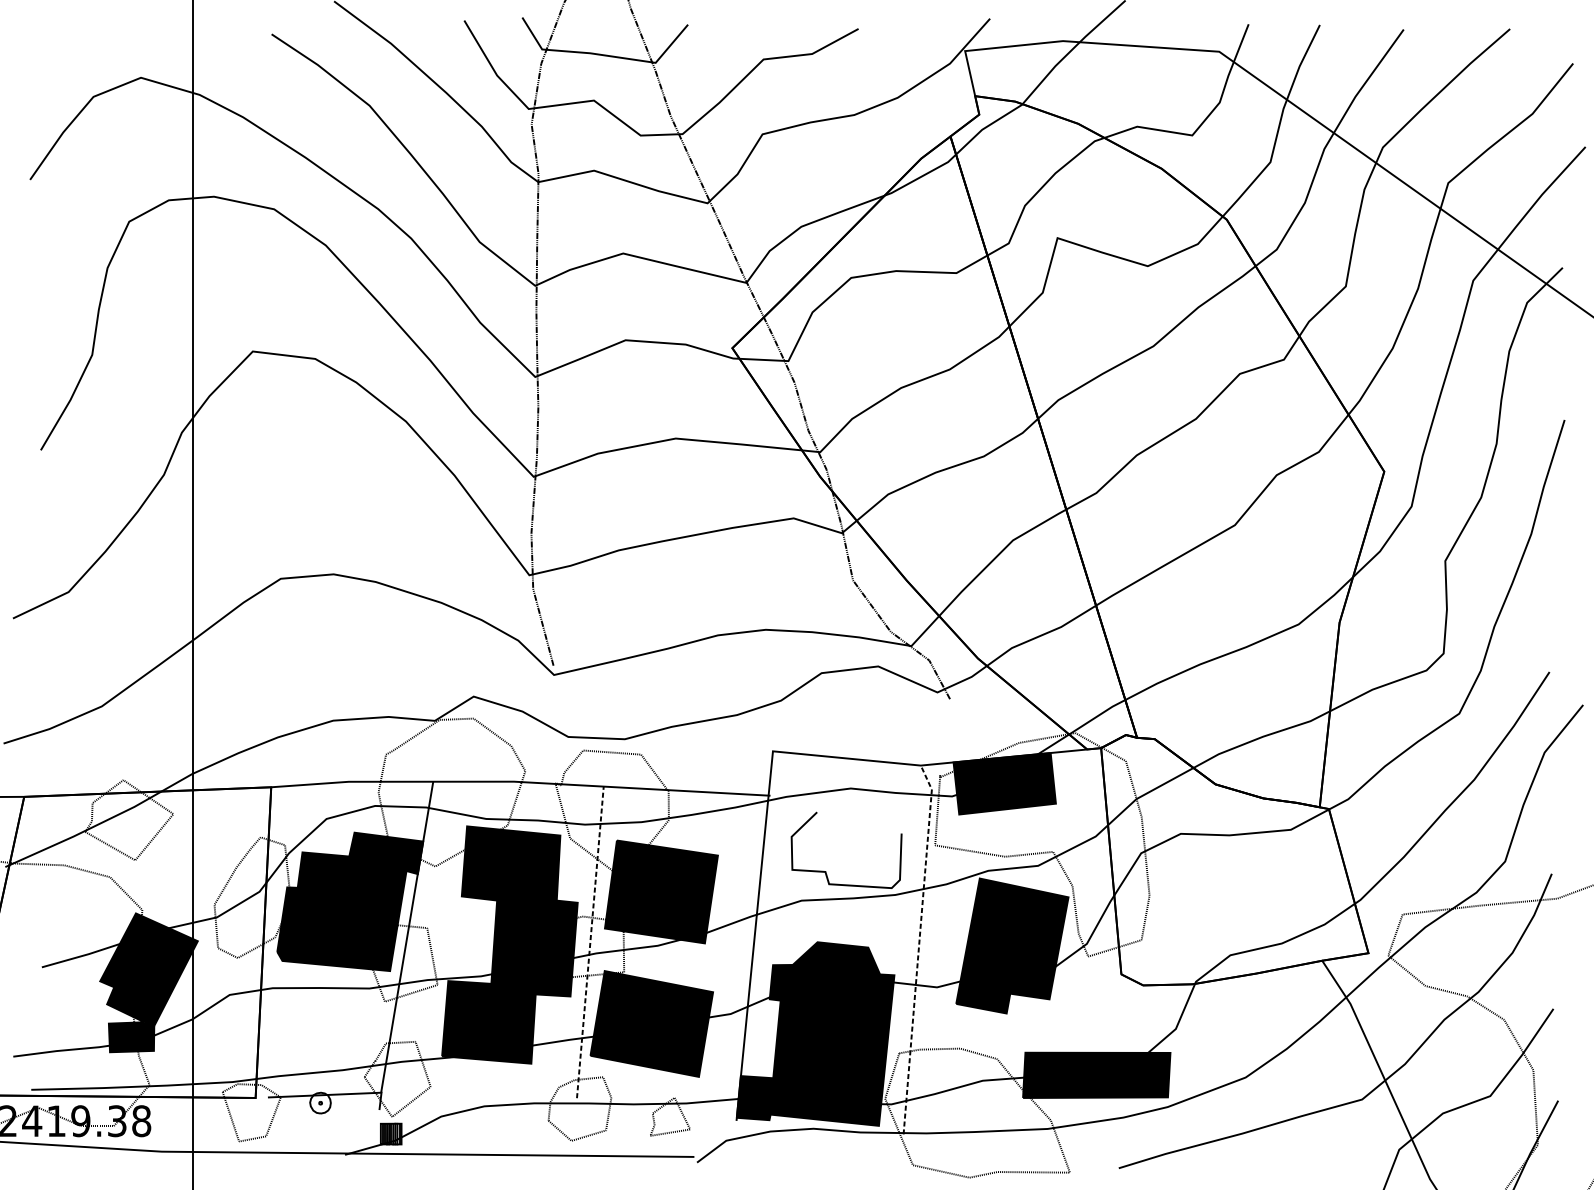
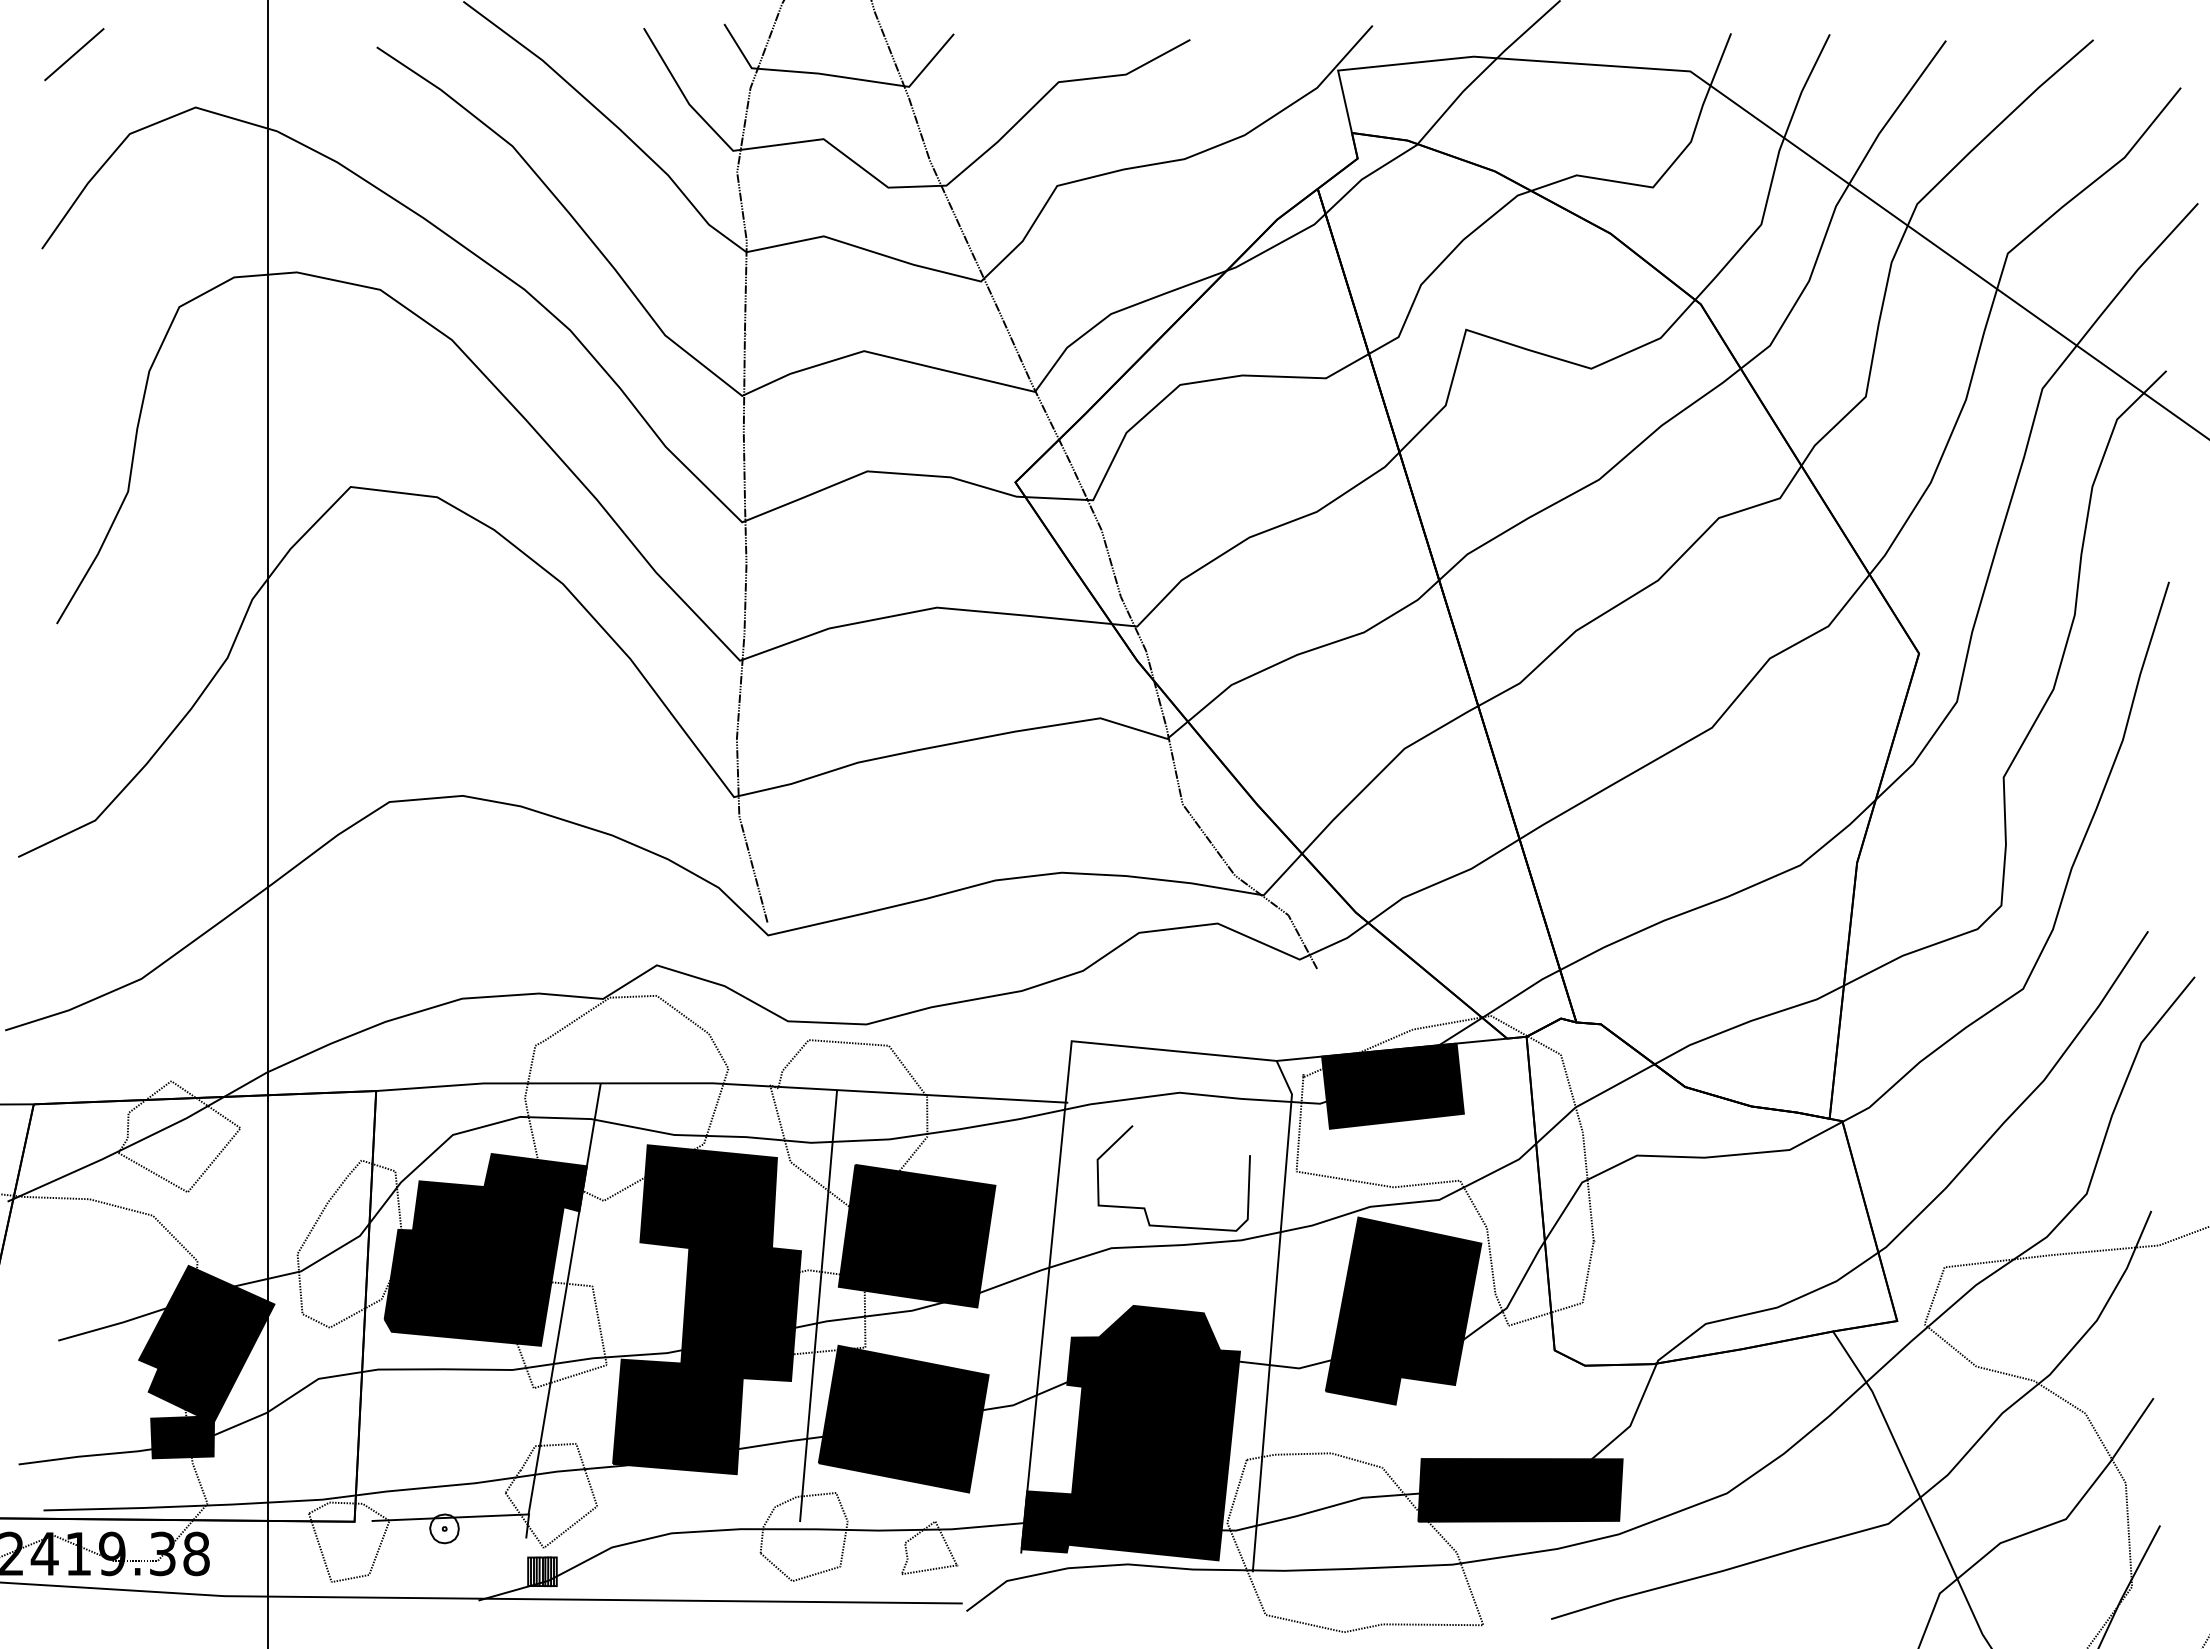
line: (53, 39) -> (74, 54), added
line: (590, 942) -> (818, 1306), dashed -> solid
line: (918, 948) -> (1273, 1314), dashed -> solid

